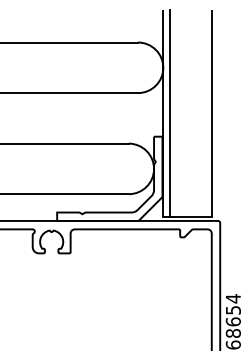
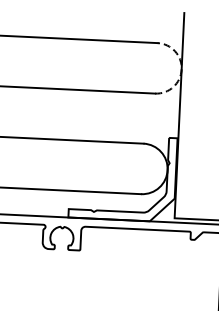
arc: (163, 67) -> (181, 69), solid -> dashed
line: (169, 113) -> (185, 115), removed

